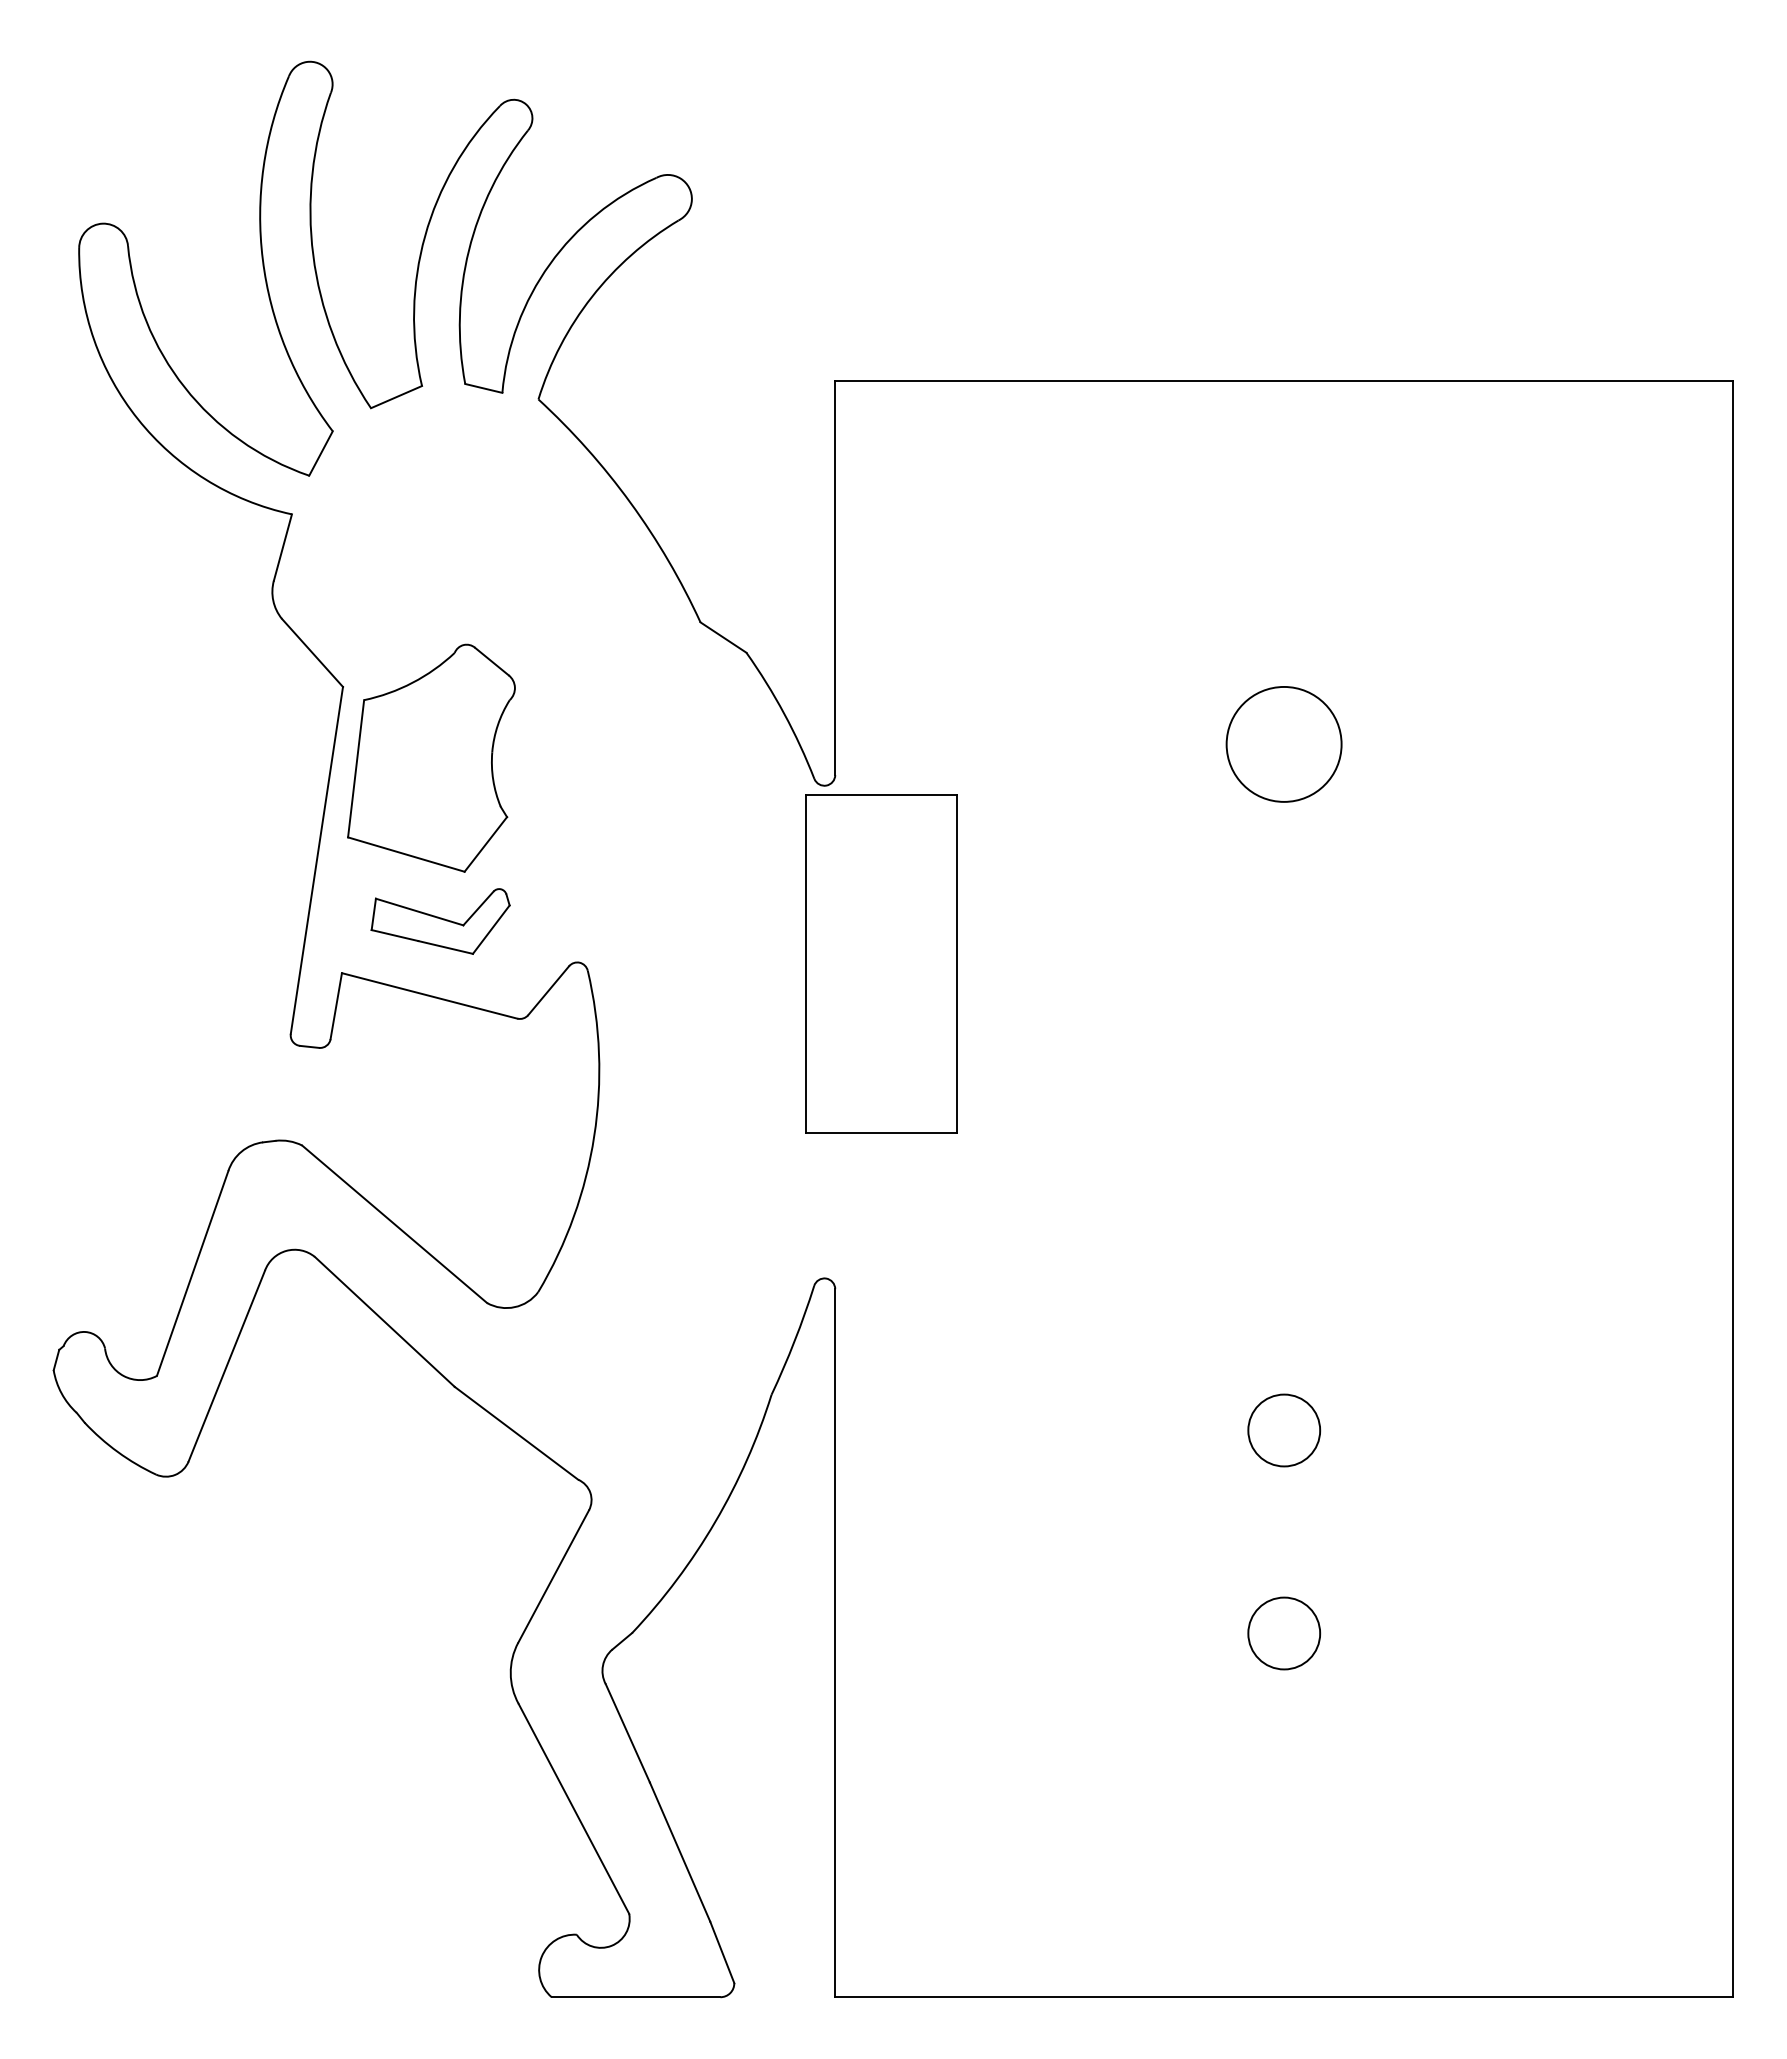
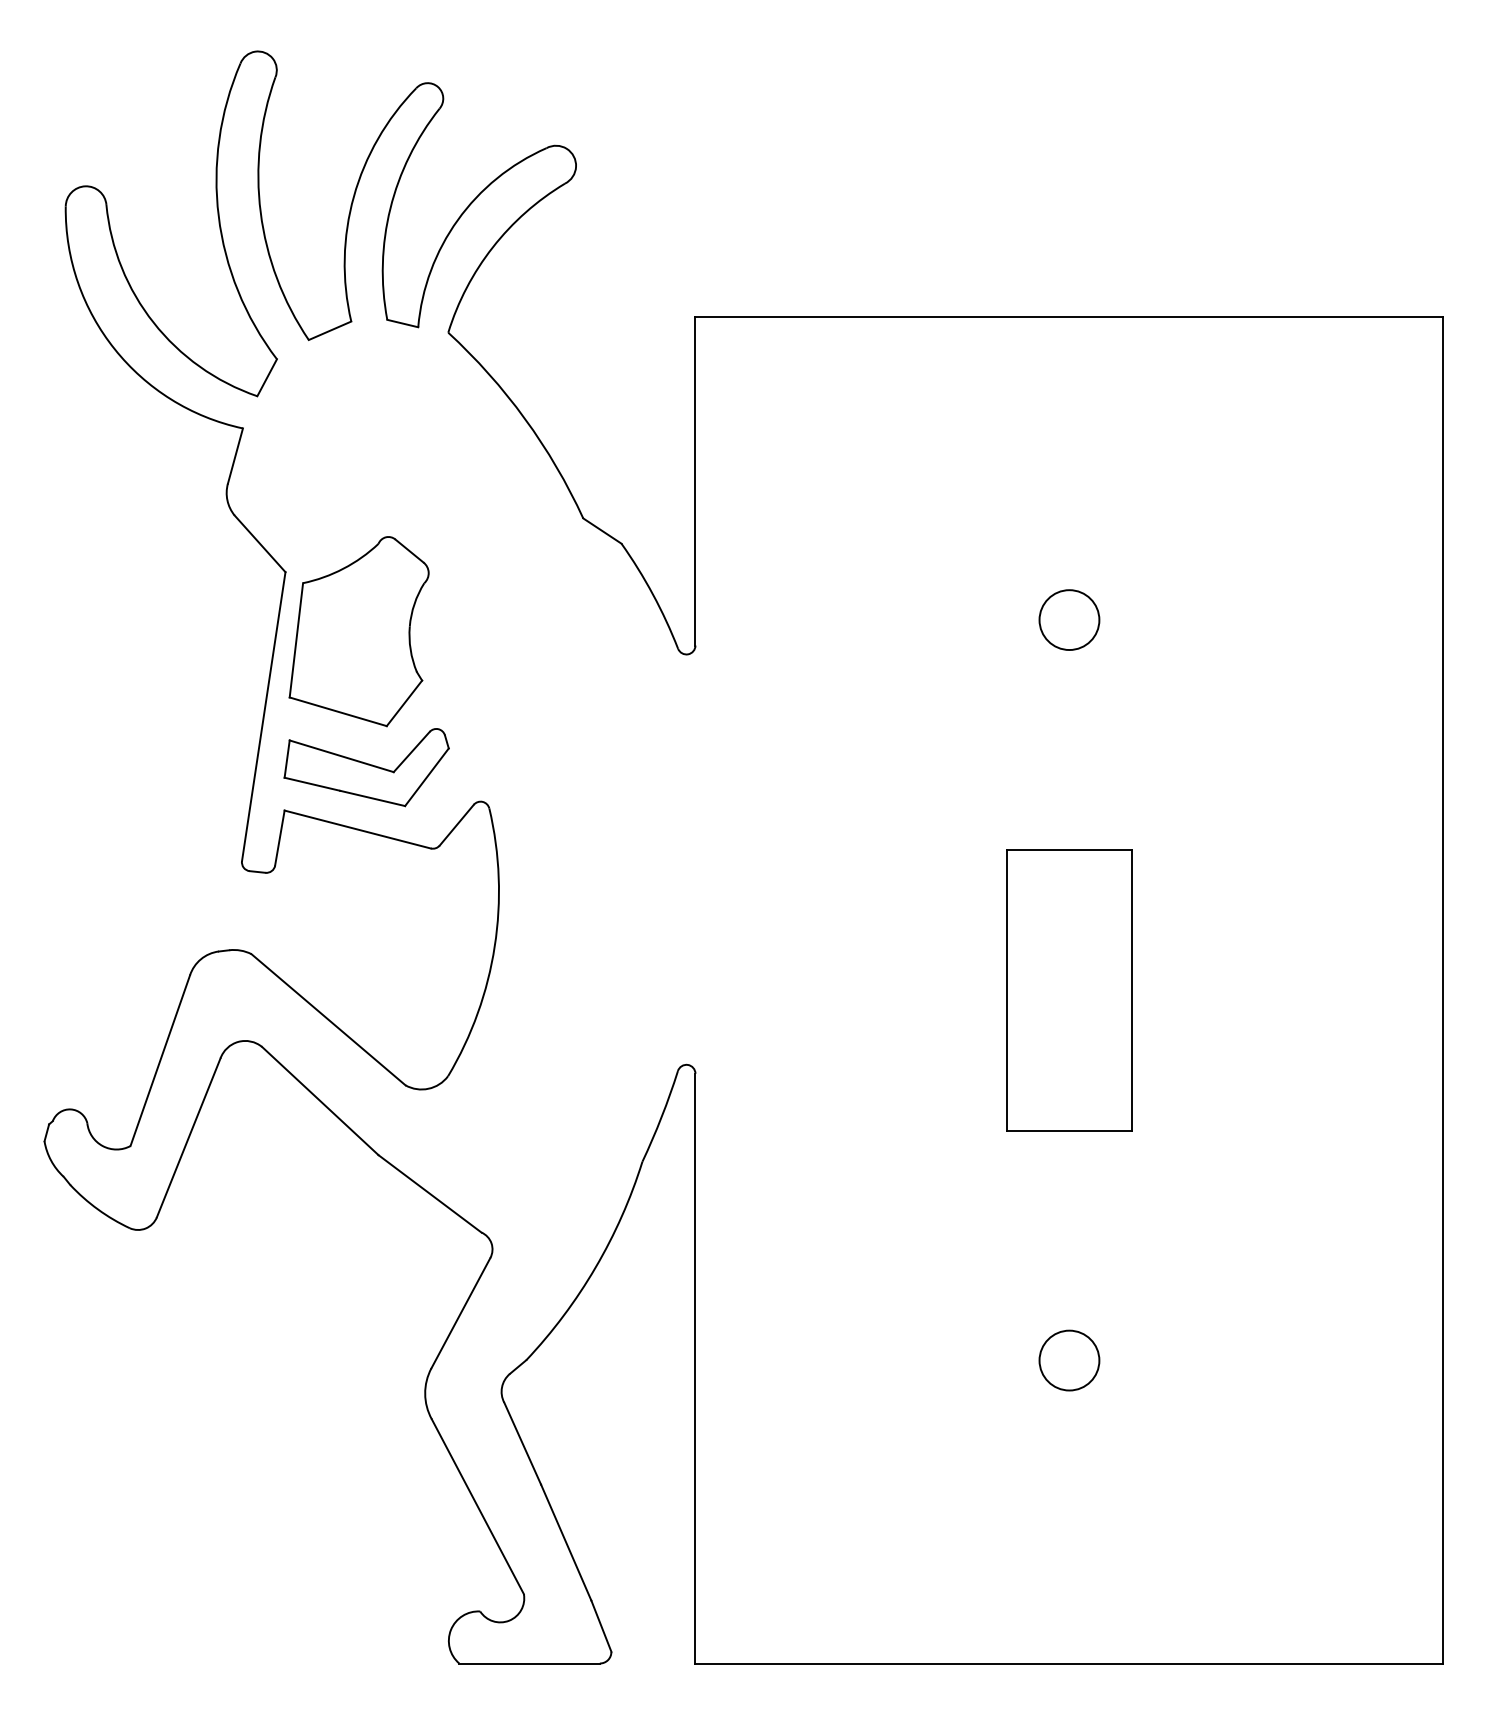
circle: (1284, 744) -> (1069, 620), size x0.62
part: (440, 921) -> (366, 767), size x1.43
part: (881, 963) -> (1069, 989), moved
circle: (1284, 1430) -> (1069, 1191), removed

